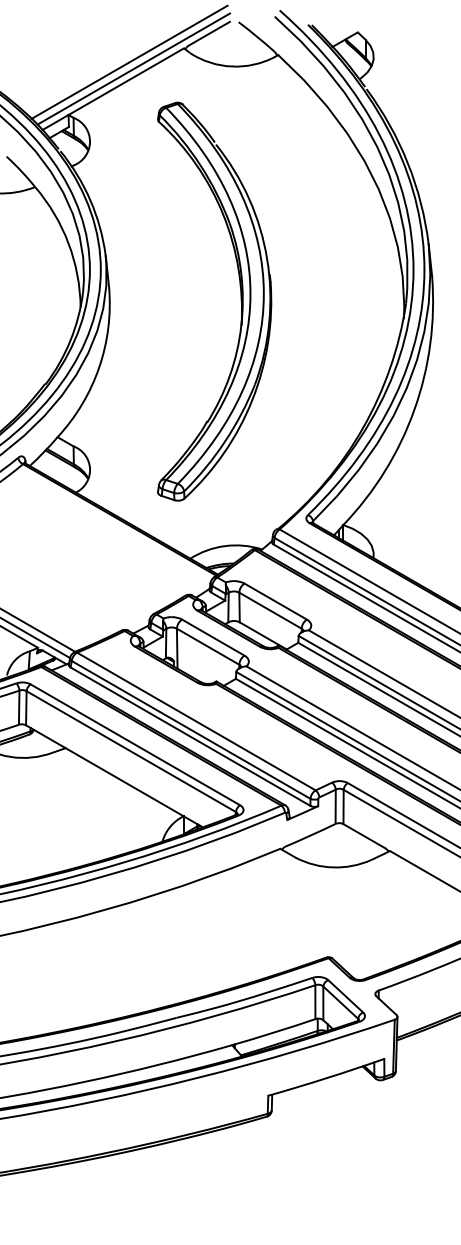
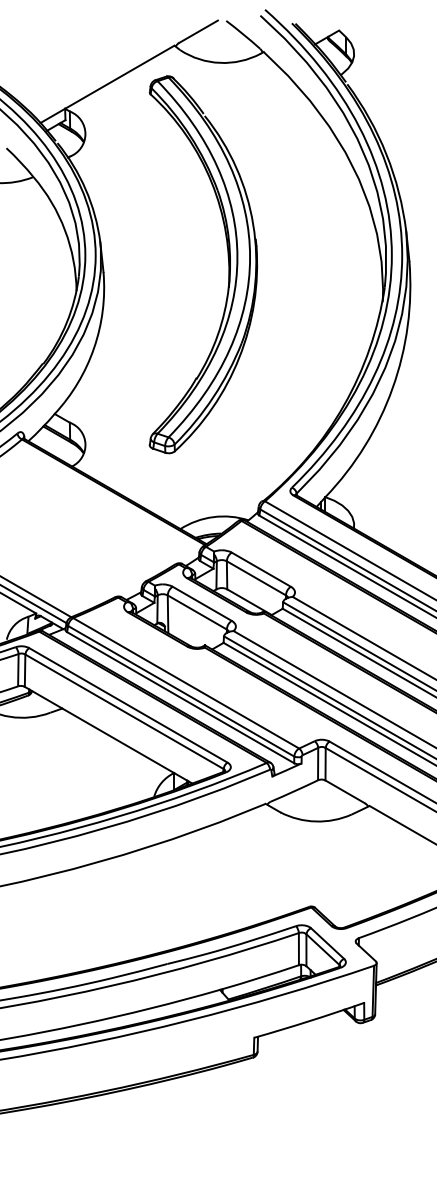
line: (129, 61) -> (122, 58), removed
line: (133, 68) -> (126, 64), removed
part: (240, 301) -> (227, 264), moved

